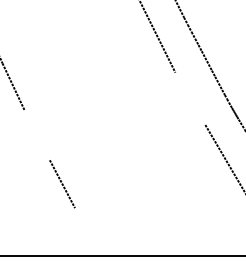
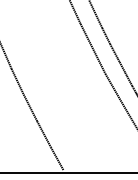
line: (190, 97) -> (113, 87), added
line: (37, 134) -> (30, 107), added
line: (85, 228) -> (56, 158), added

